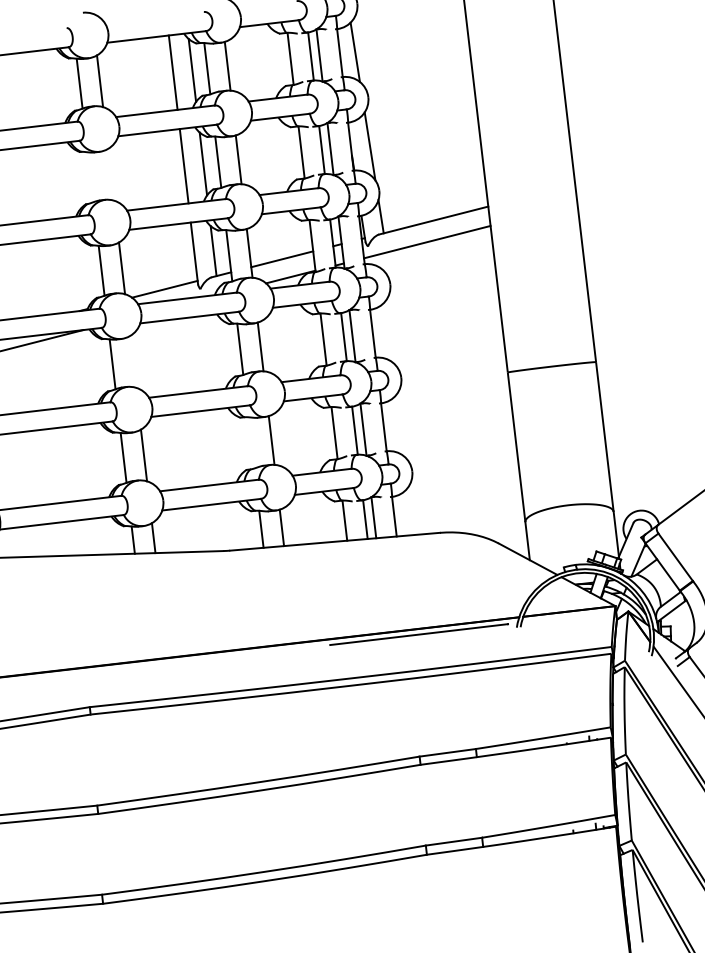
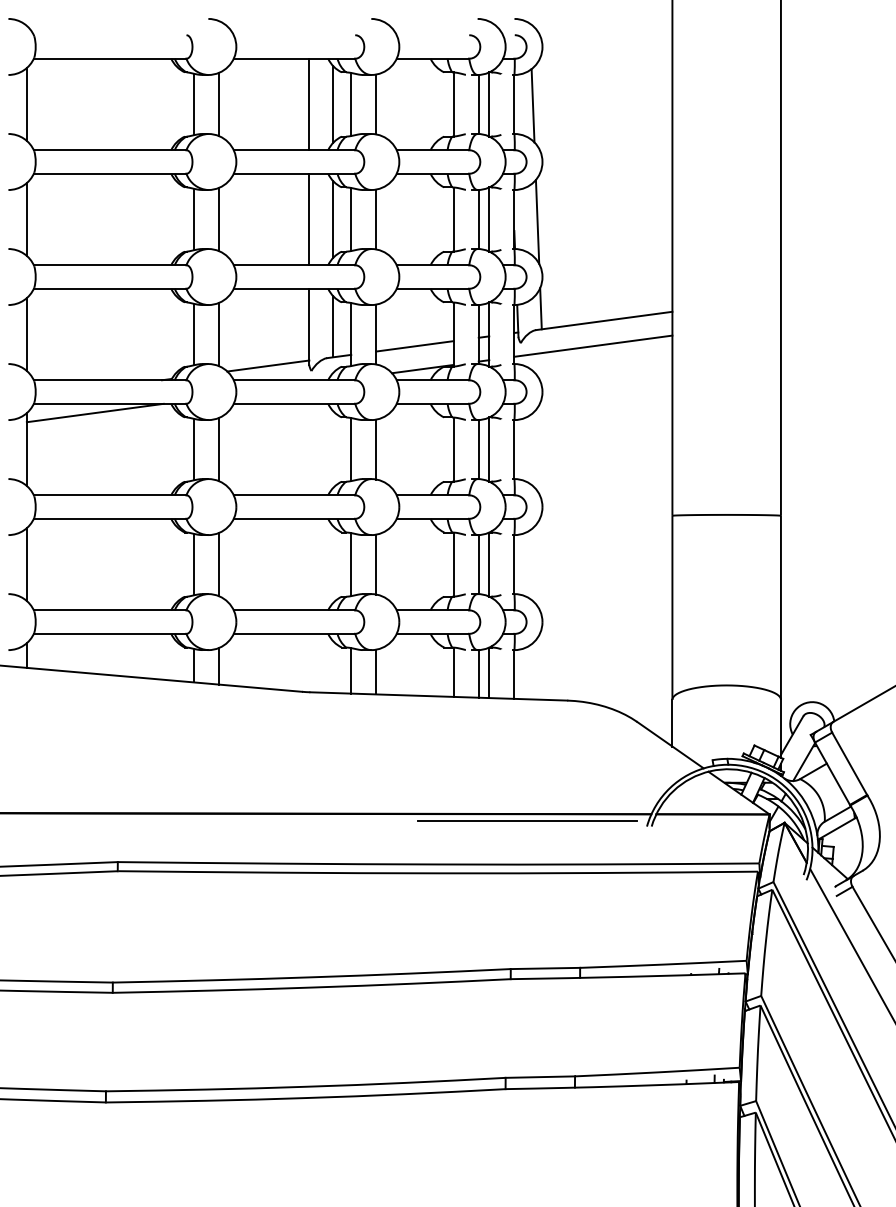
line: (111, 174) -> (219, 219), added
line: (90, 177) -> (194, 219), added
line: (133, 361) -> (219, 449), added
line: (251, 442) -> (351, 564), added

